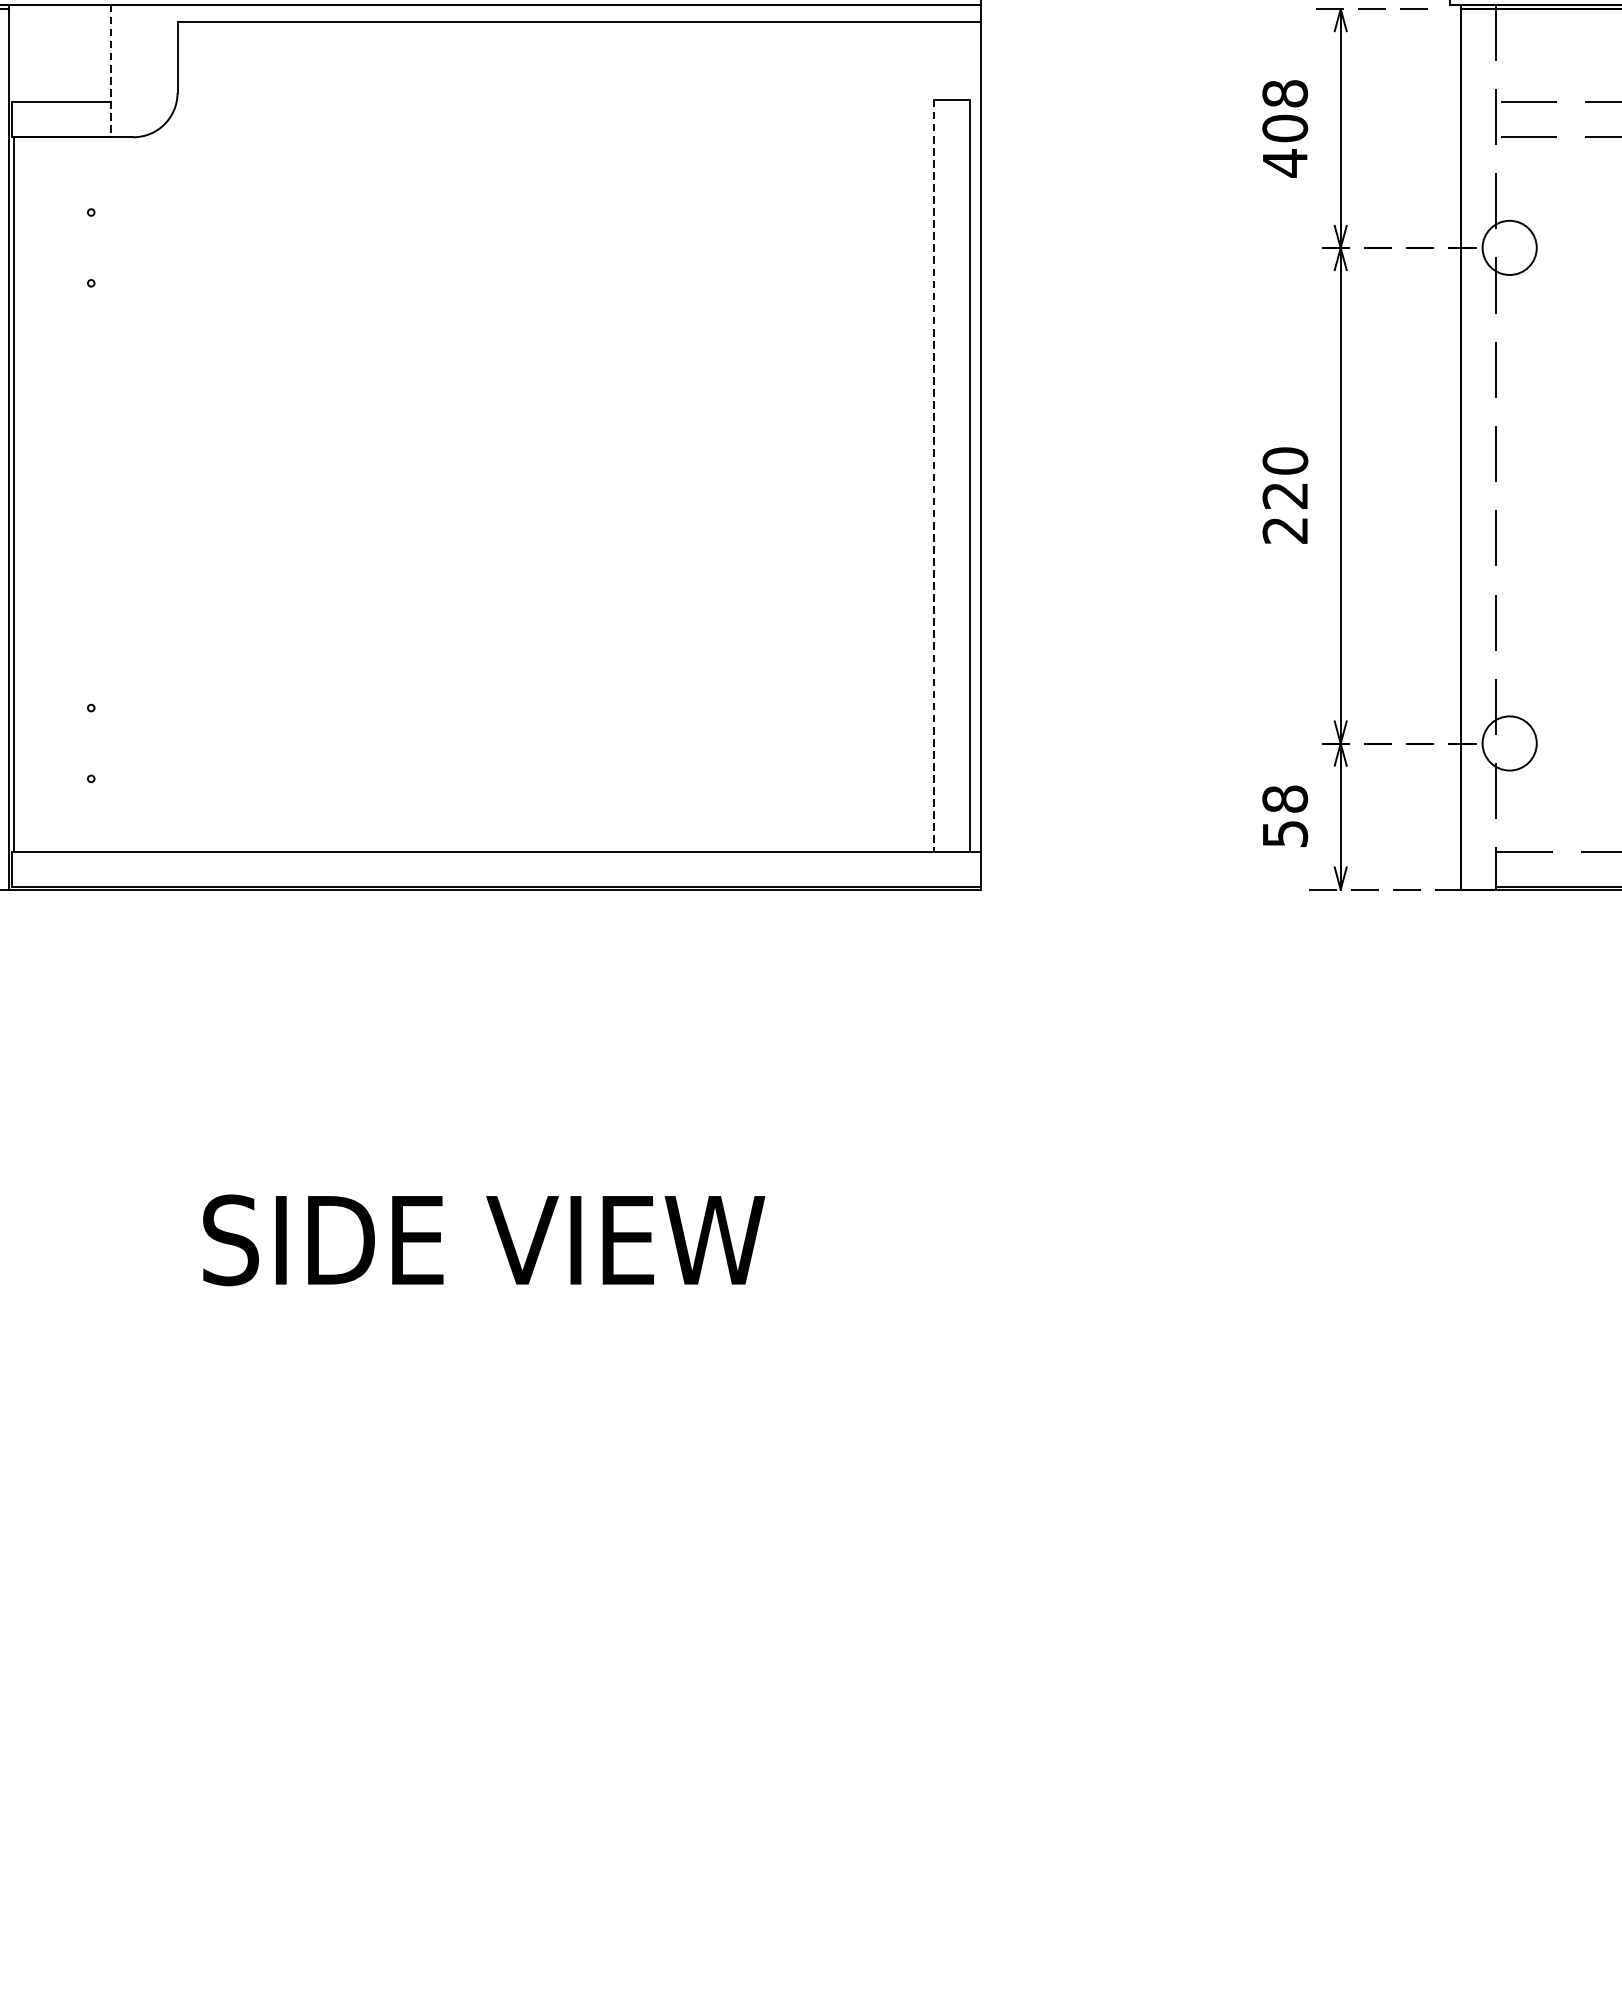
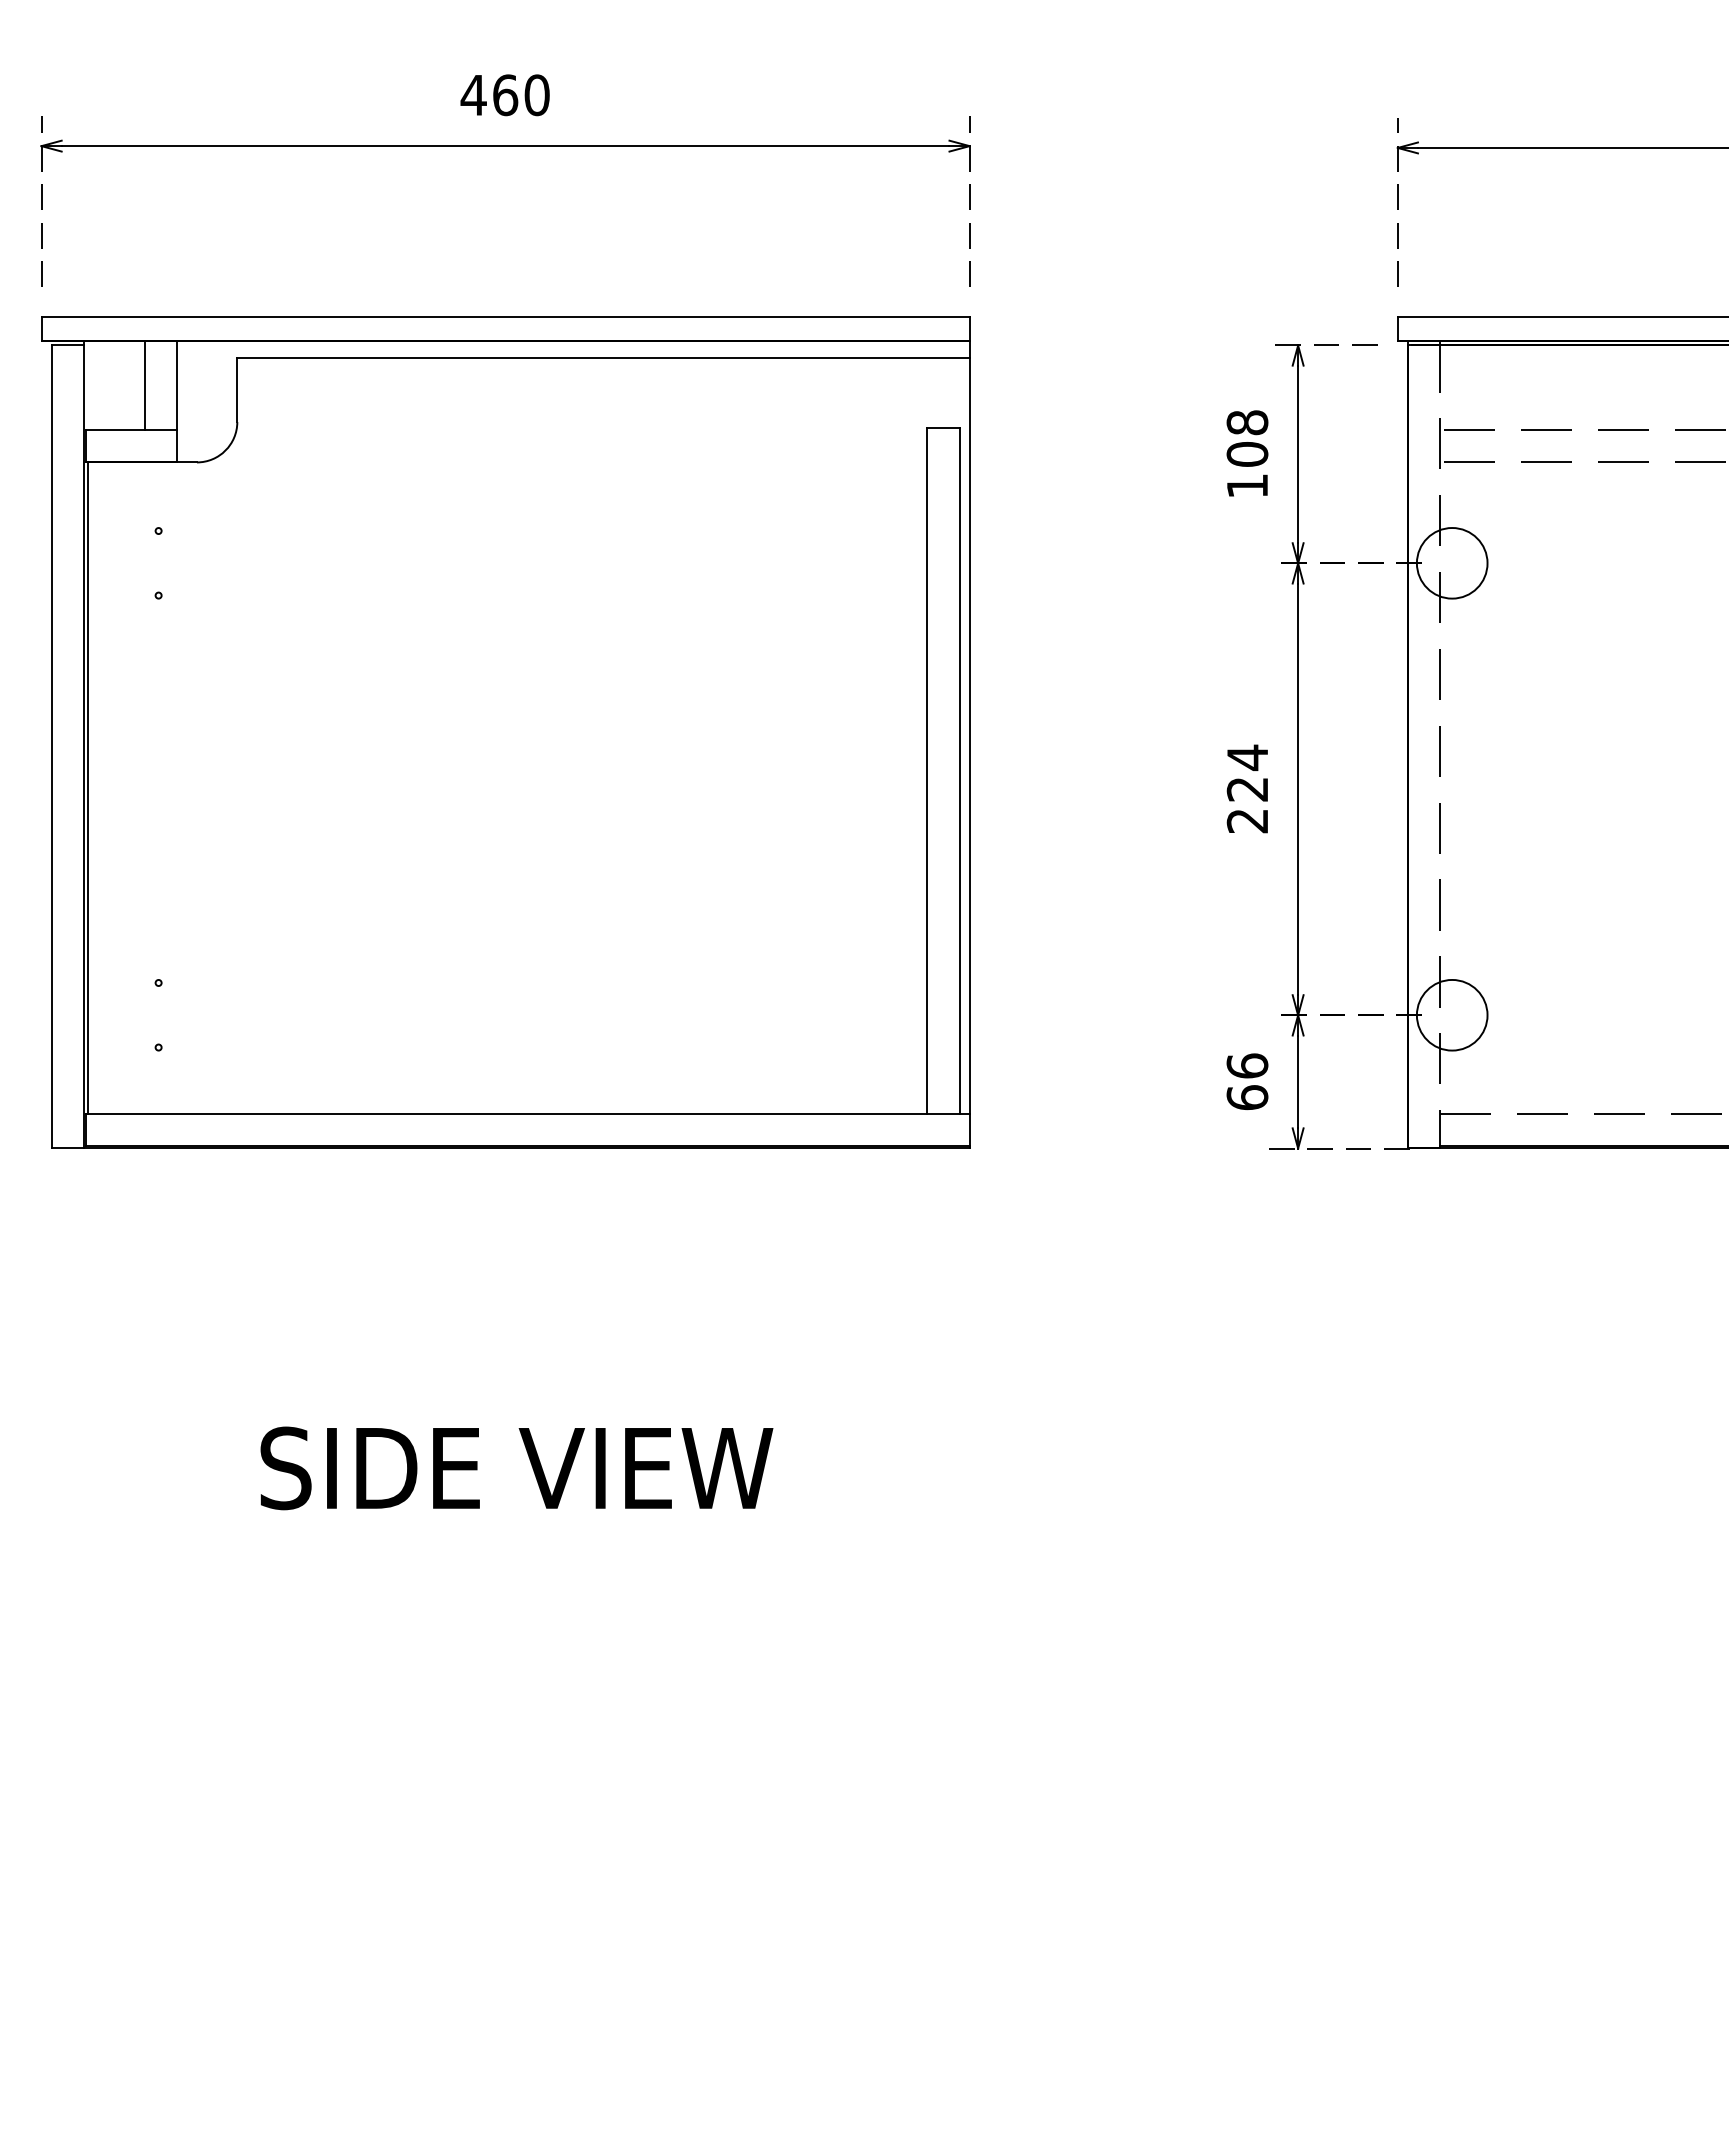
line: (75, 52) -> (144, 385), added
line: (110, 70) -> (176, 401), dashed -> solid
text: (1285, 163) -> (1247, 486), 408 -> 108
circle: (1508, 248) -> (1451, 563), size x1.43
text: (1285, 460) -> (1247, 757), 220 -> 224
line: (934, 476) -> (927, 771), dashed -> solid
circle: (1508, 742) -> (1451, 1014), size x1.43
text: (1285, 816) -> (1247, 1081), 58 -> 66

